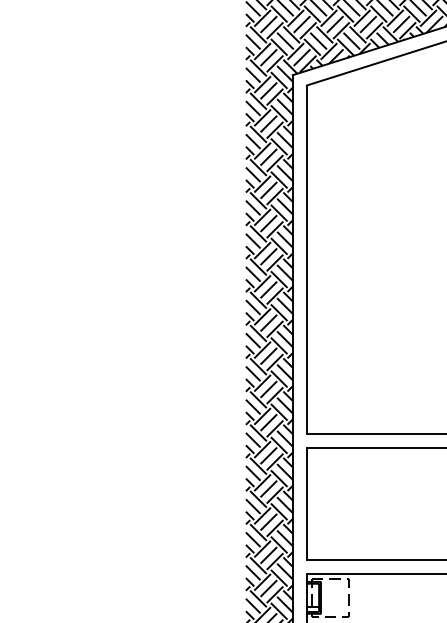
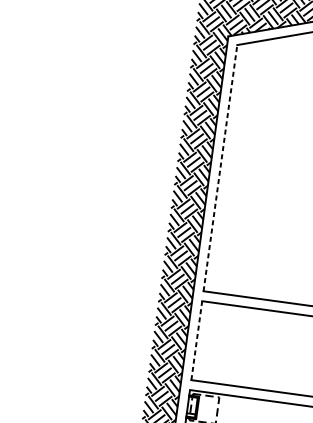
line: (306, 259) -> (220, 167), solid -> dashed
line: (306, 504) -> (196, 340), solid -> dashed

